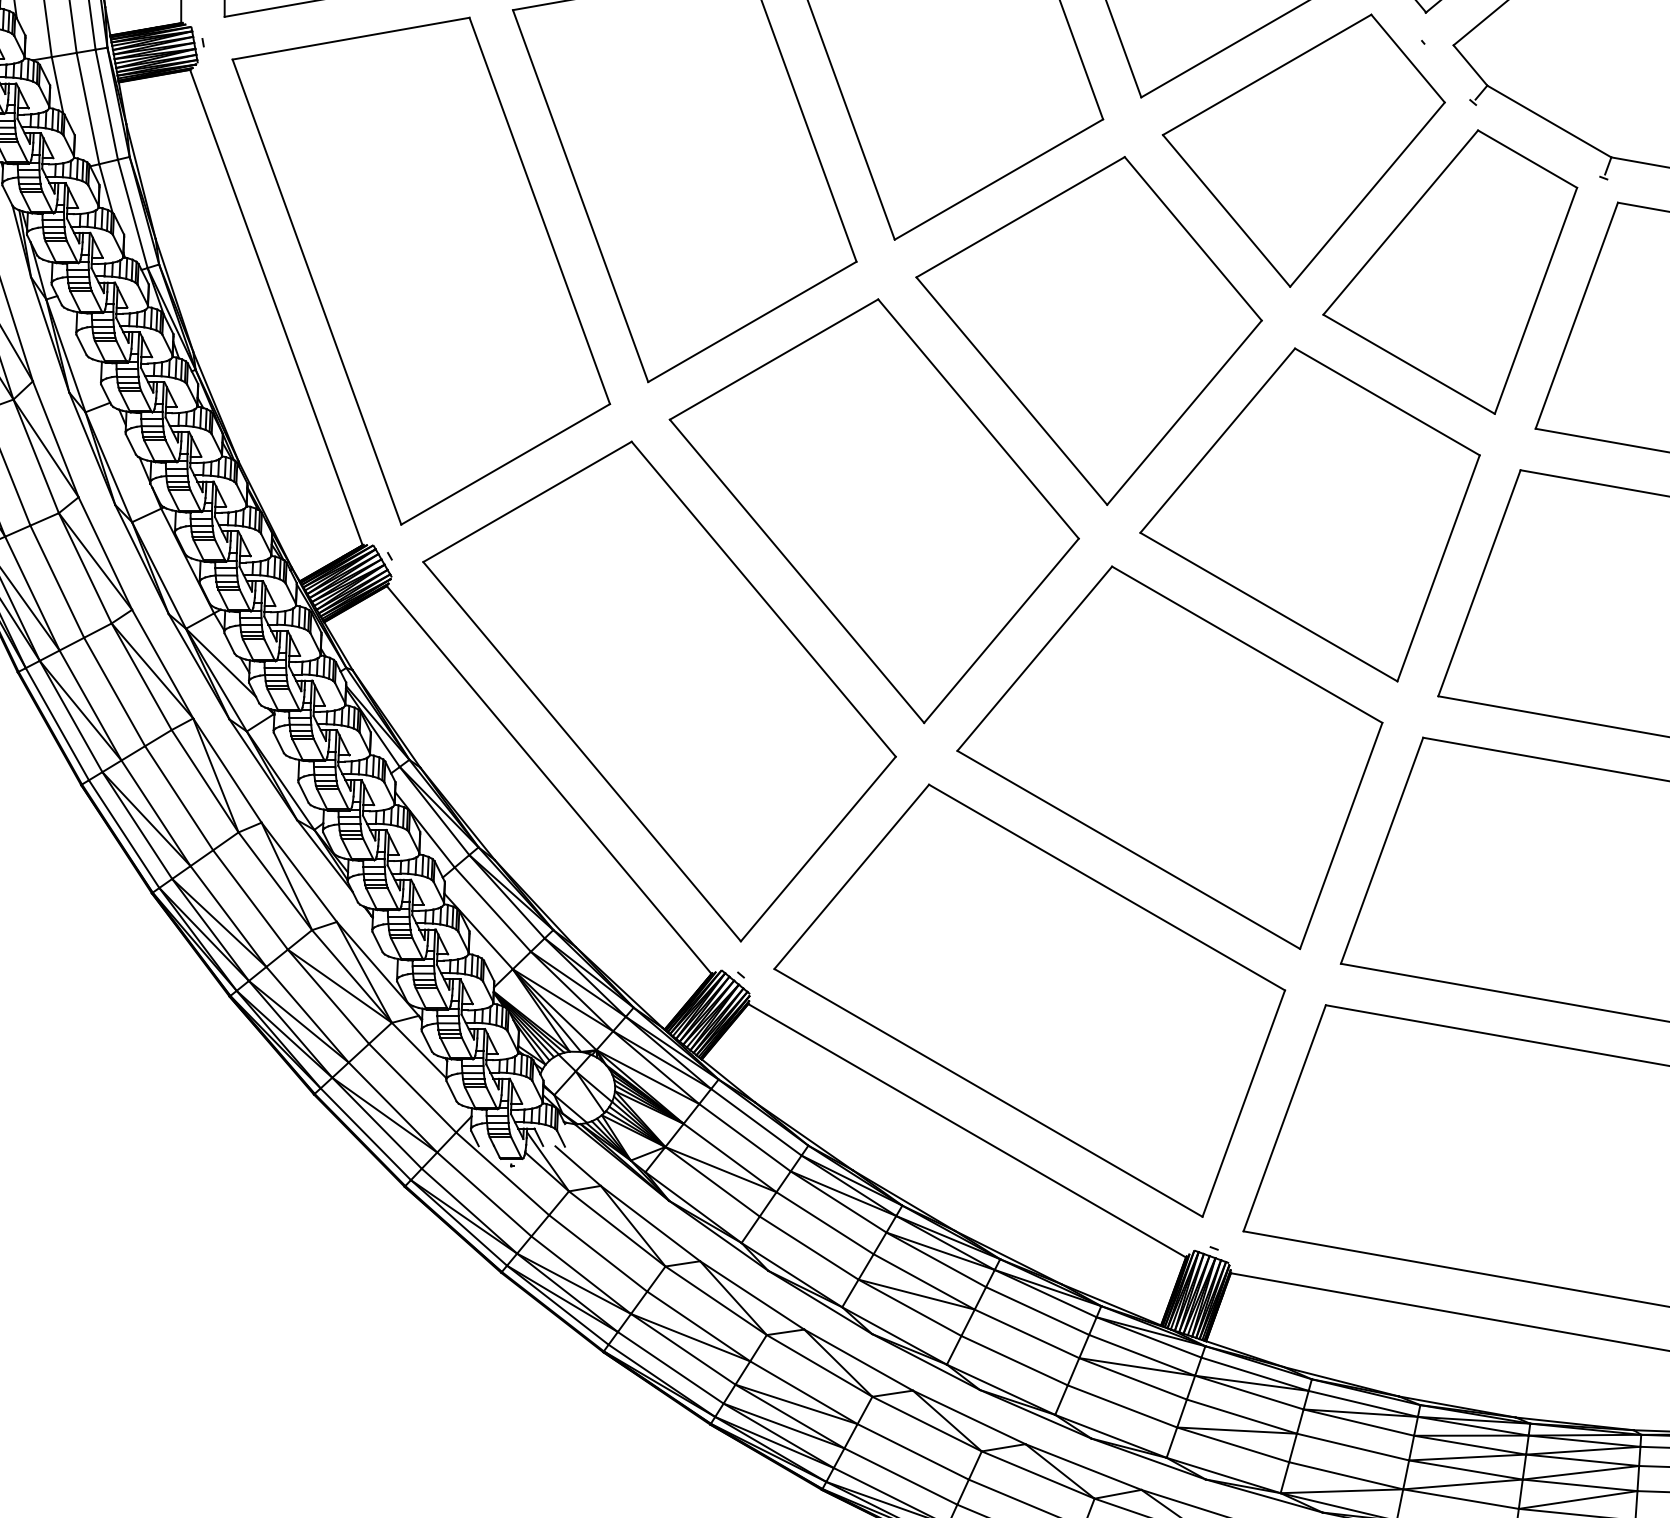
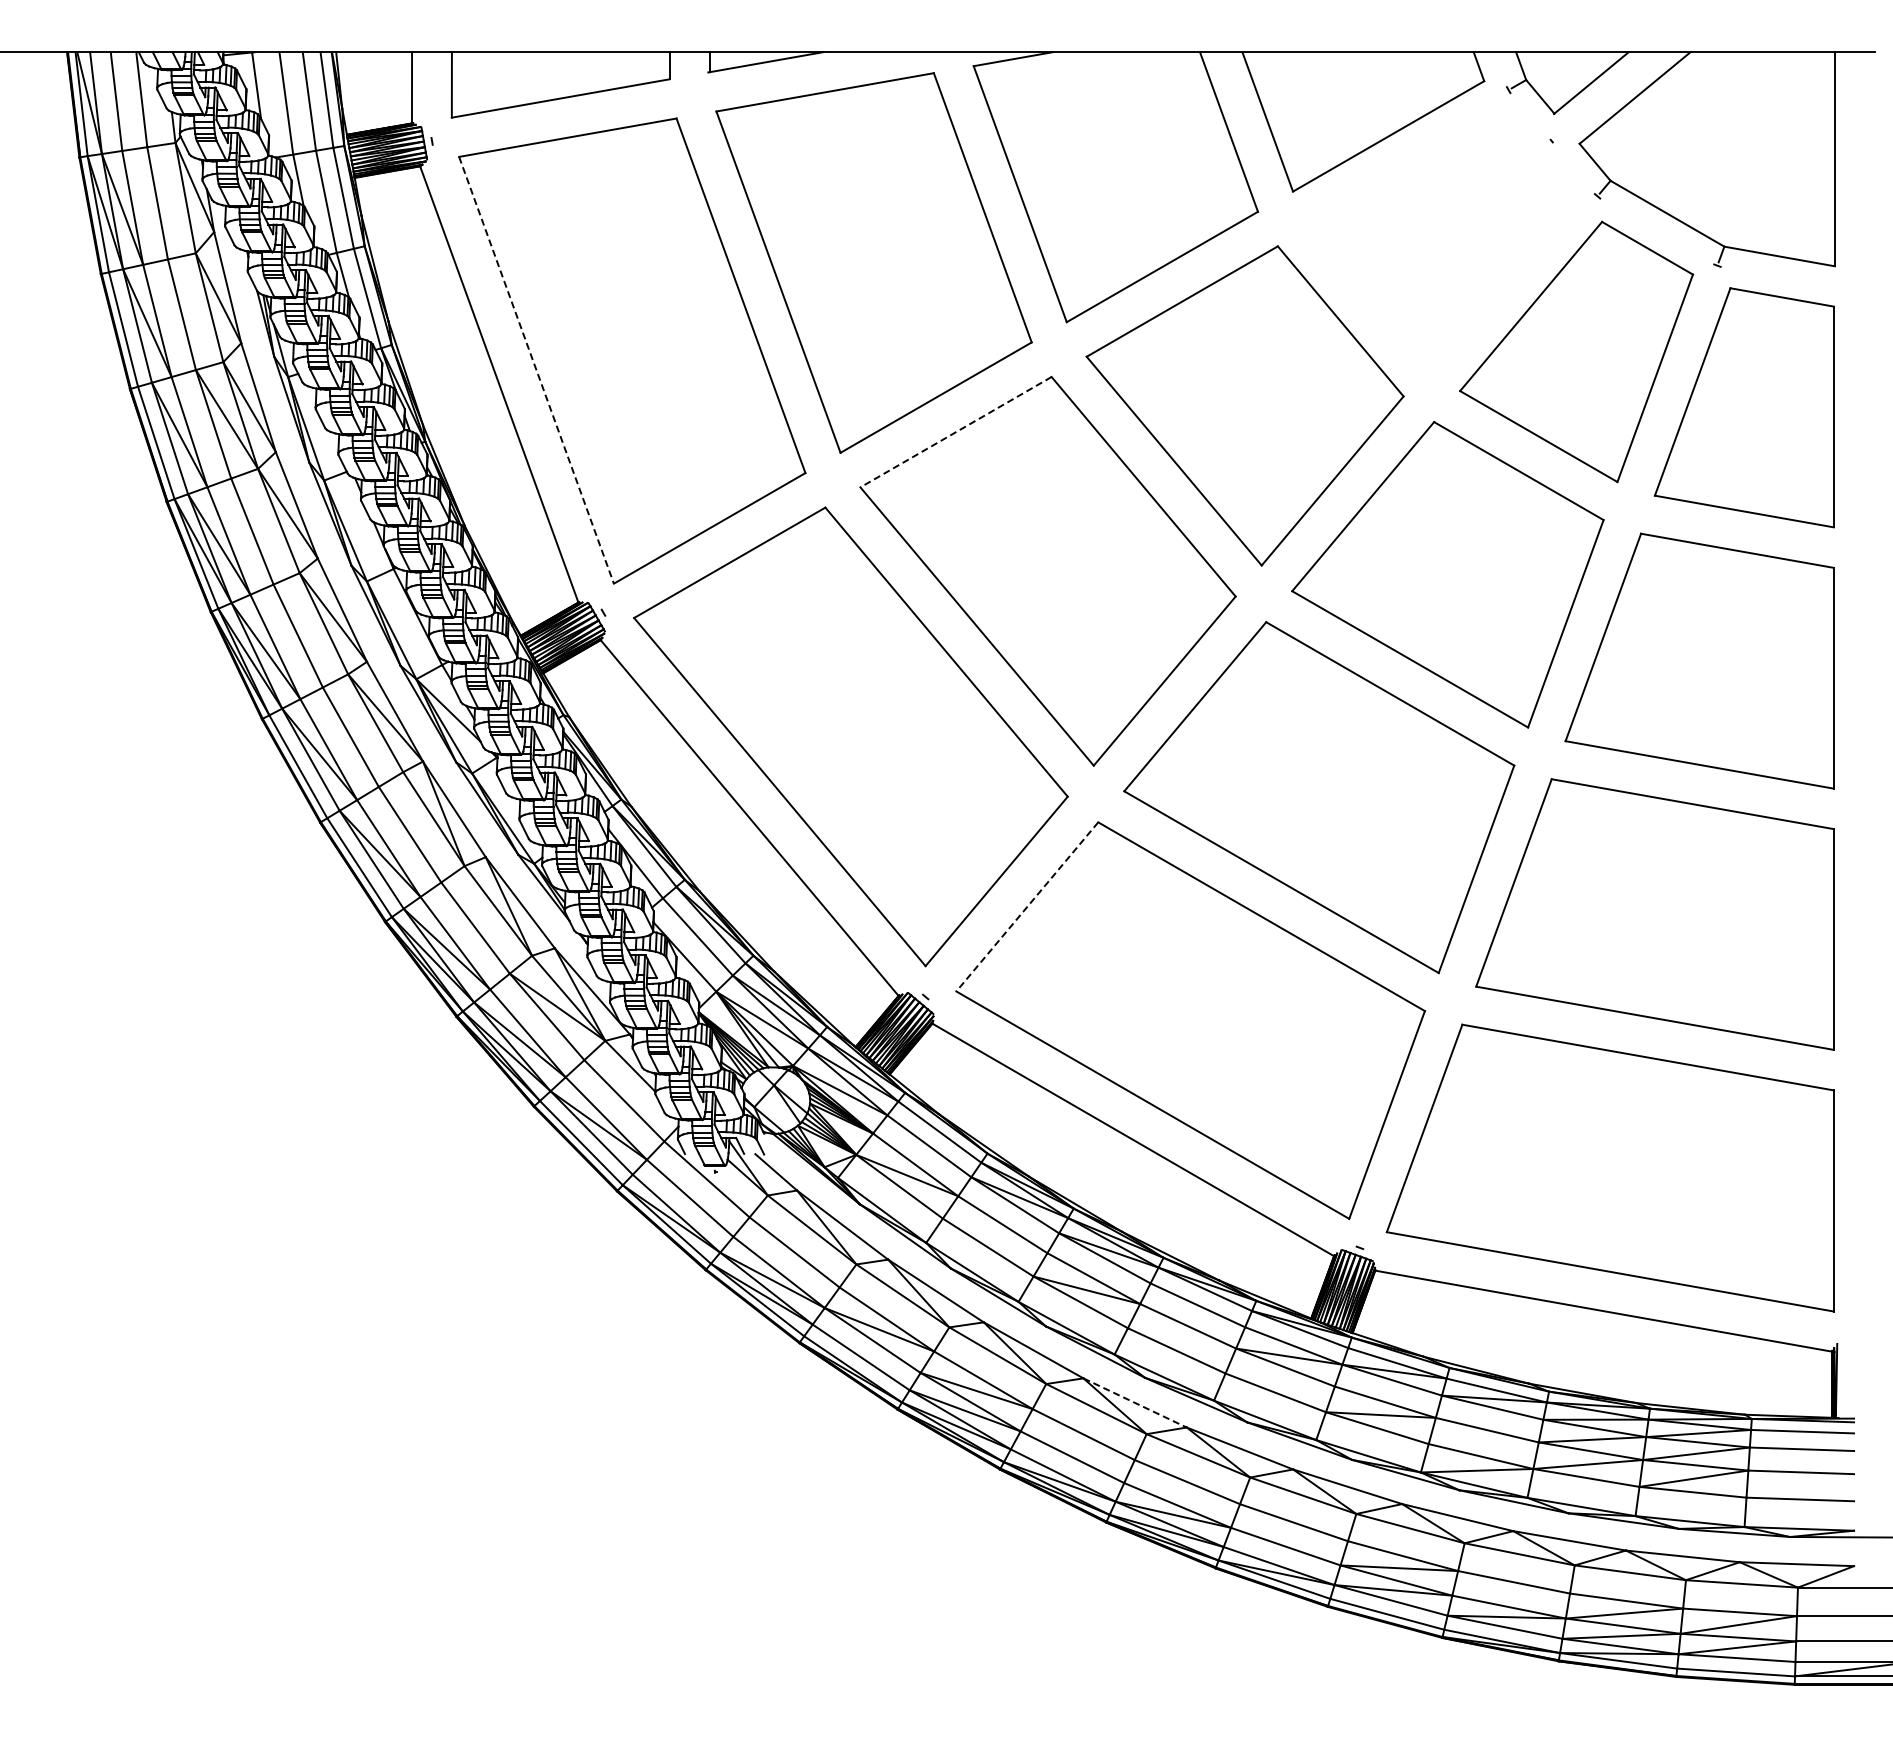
part: (1303, 150) -> (1441, 240), removed
line: (316, 292) -> (536, 370), solid -> dashed
line: (773, 359) -> (955, 432), solid -> dashed
line: (851, 877) -> (1027, 907), solid -> dashed
line: (969, 1418) -> (1135, 1403), solid -> dashed

